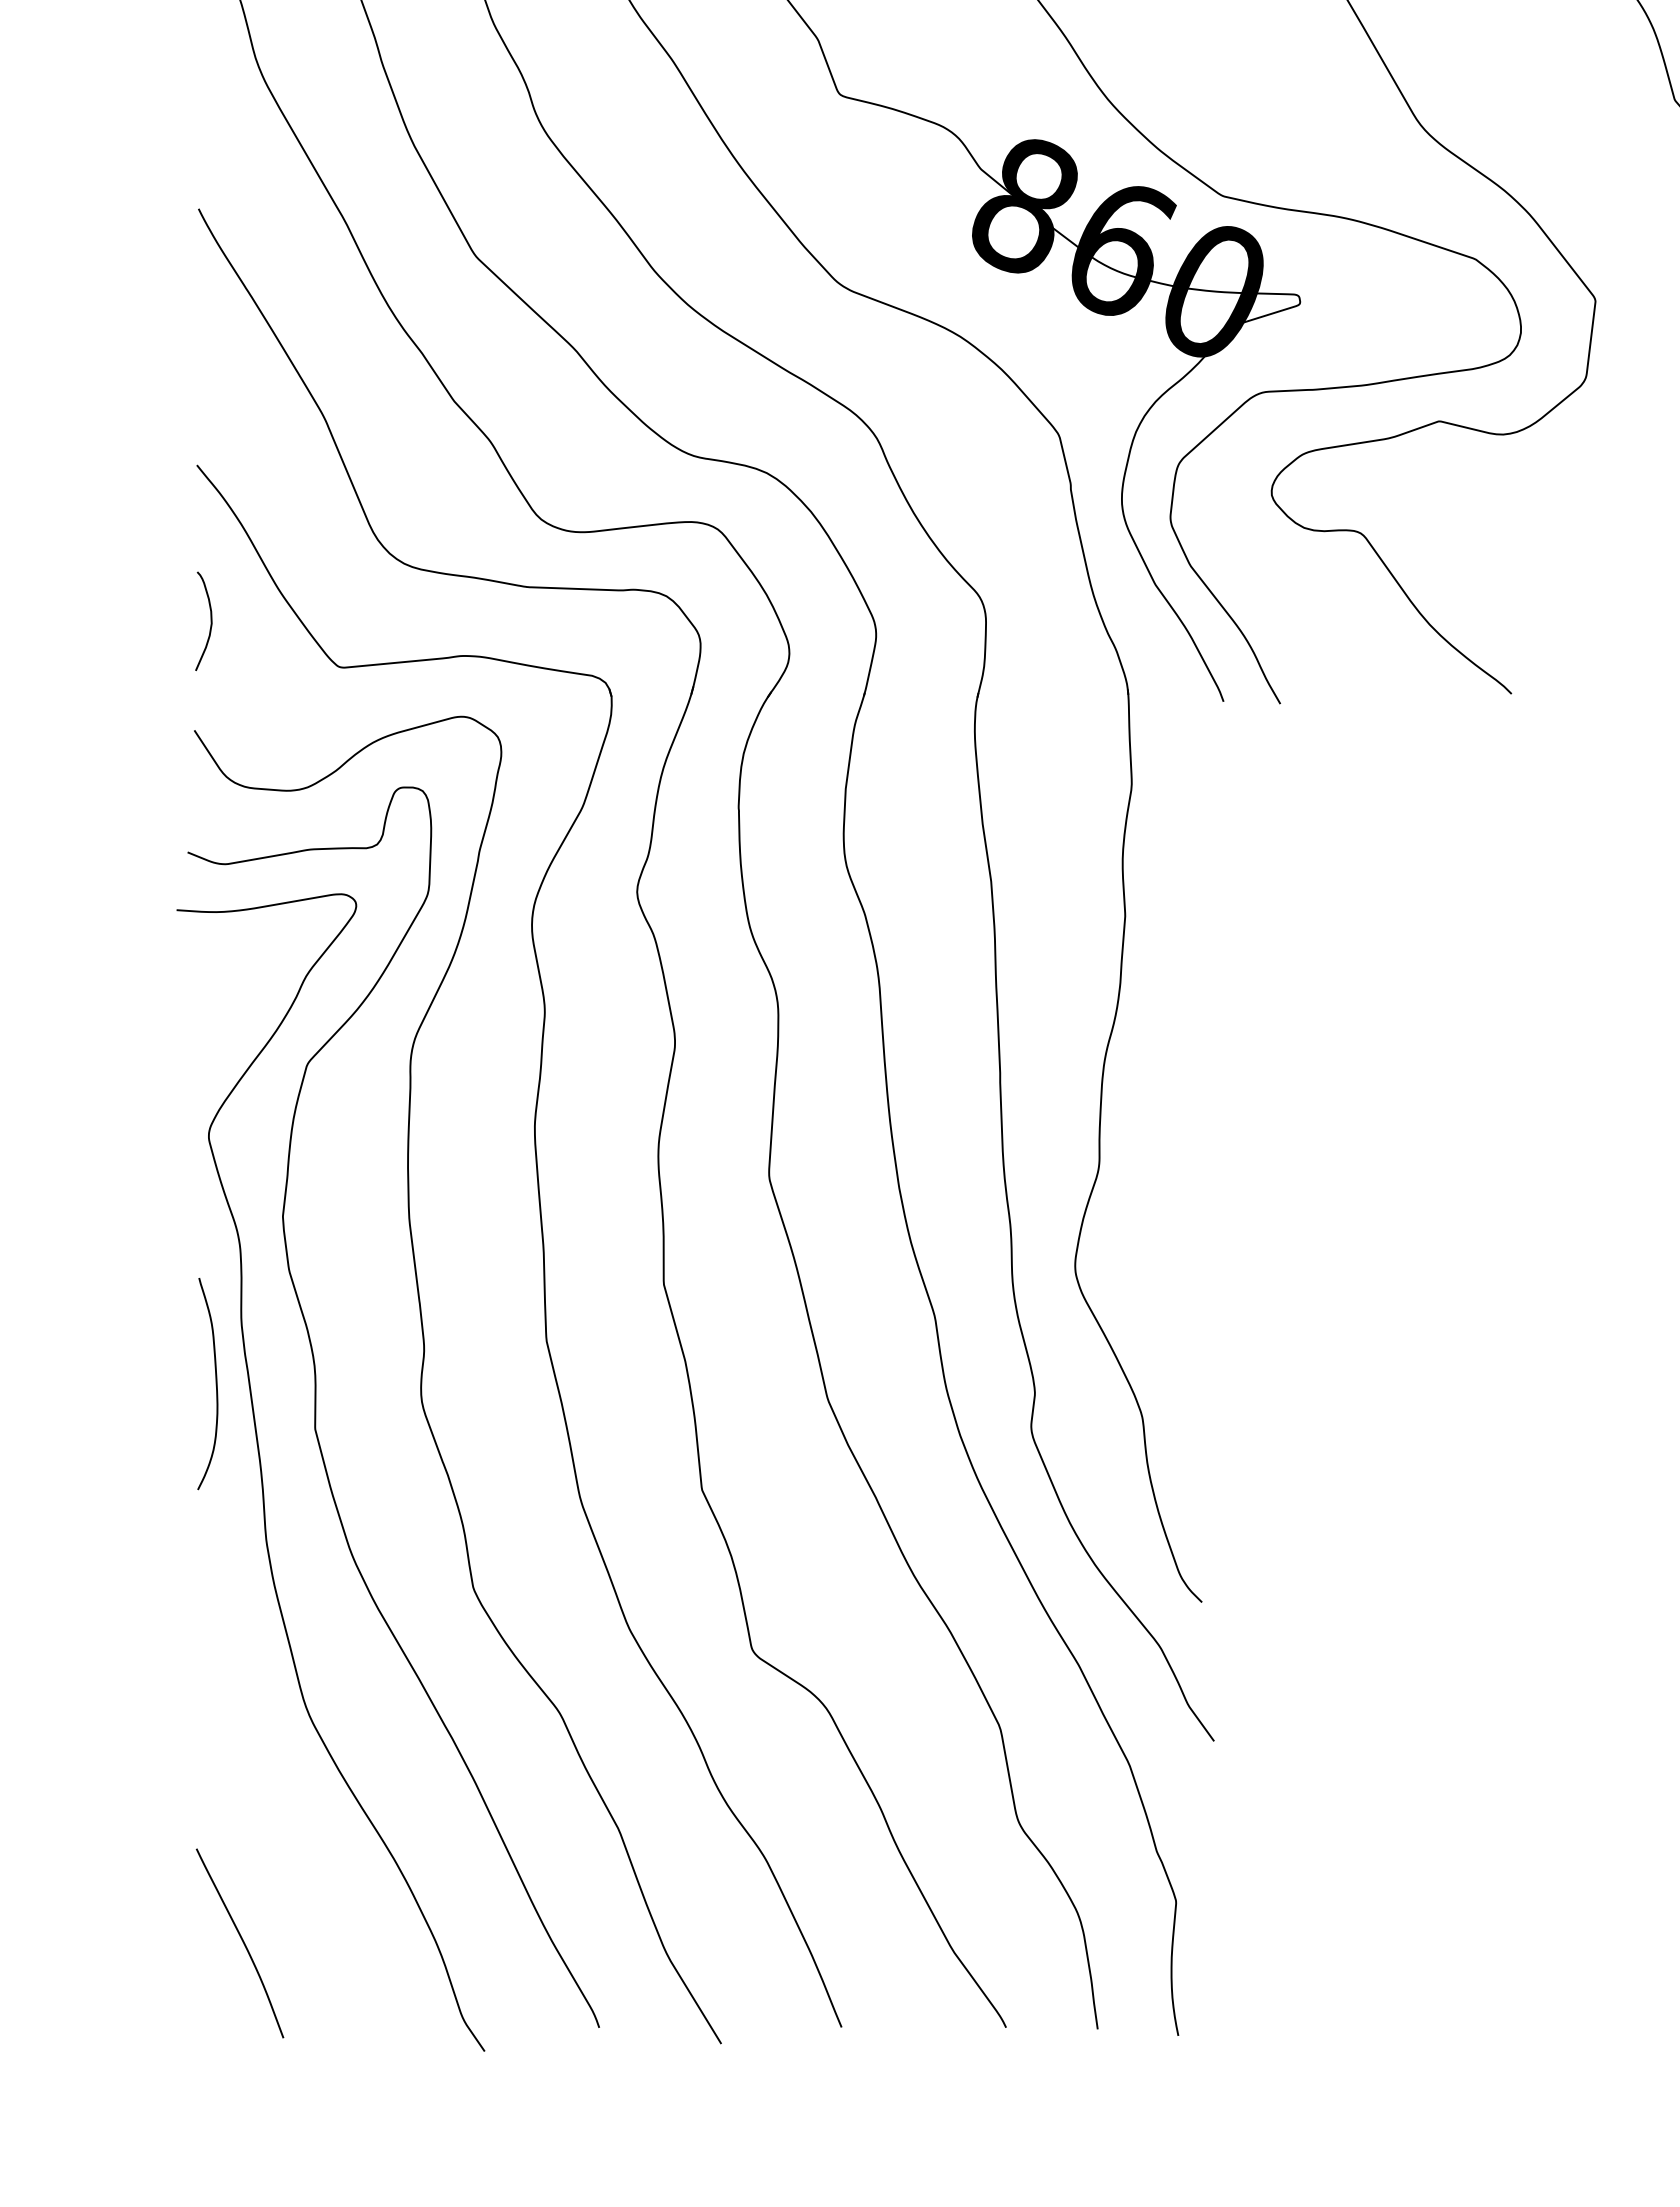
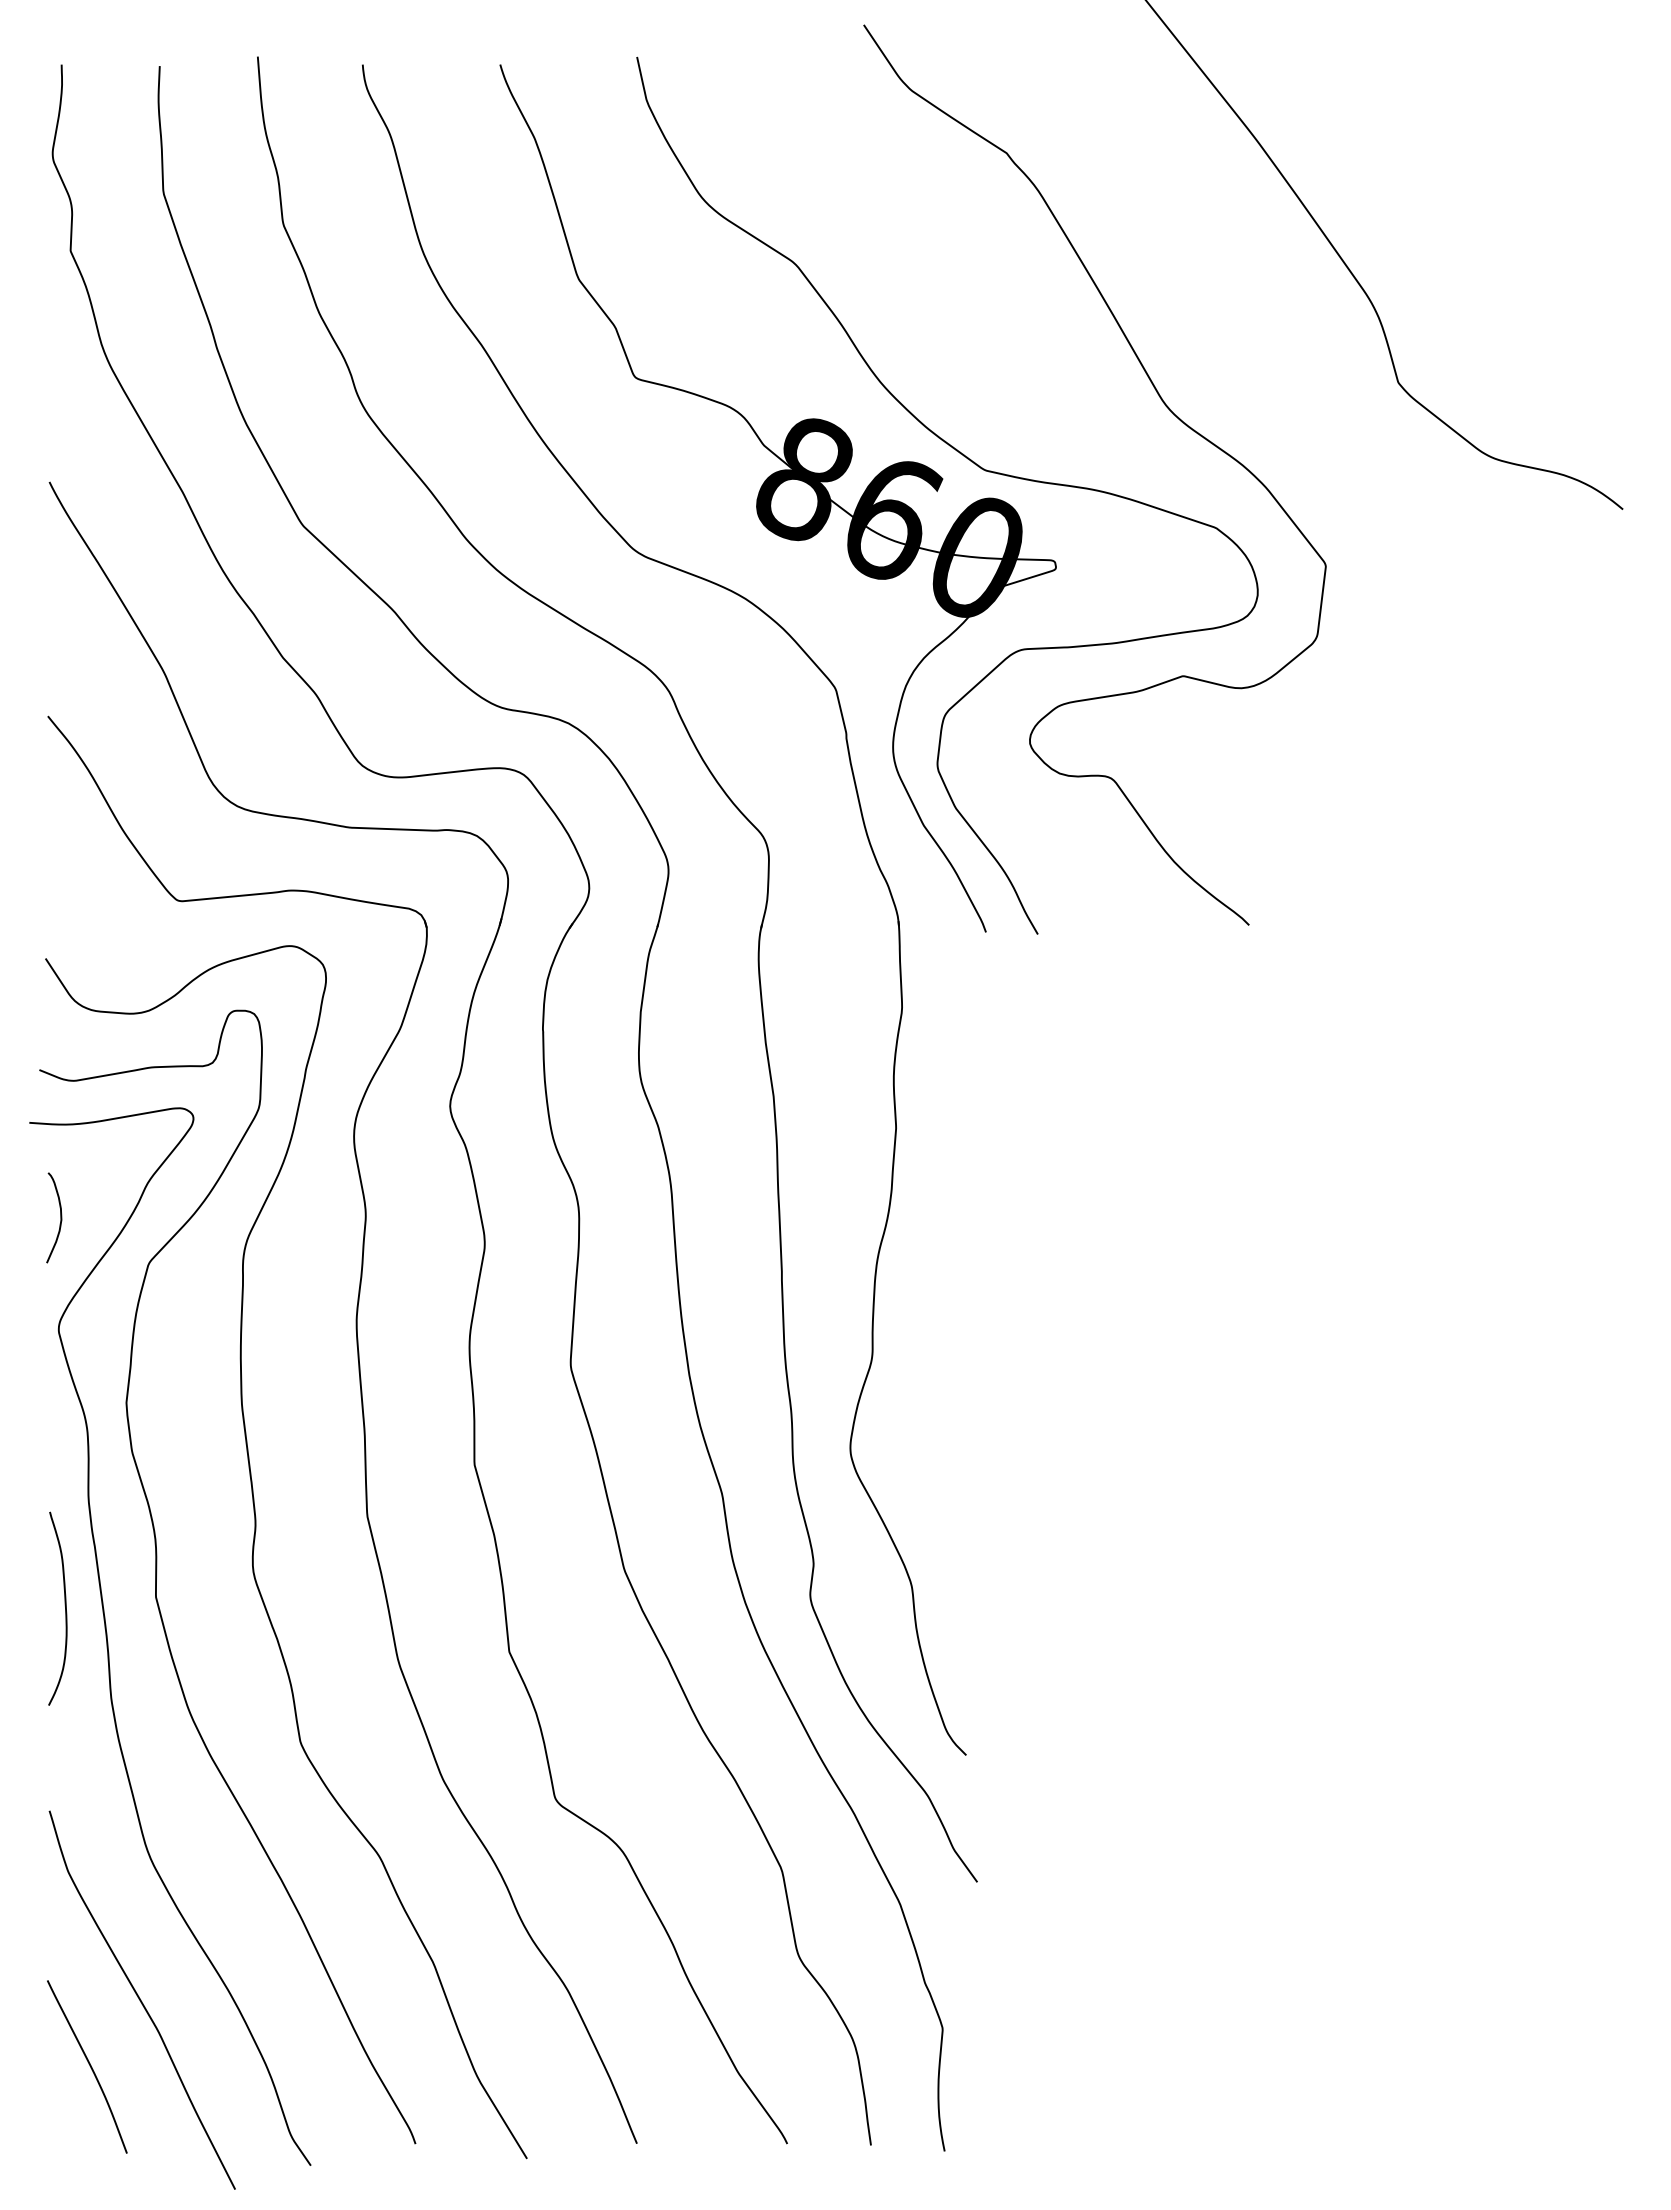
curve: (210, 620) -> (60, 1217), moved
curve: (215, 1380) -> (64, 1605), moved
curve: (298, 1869) -> (140, 1999), added

